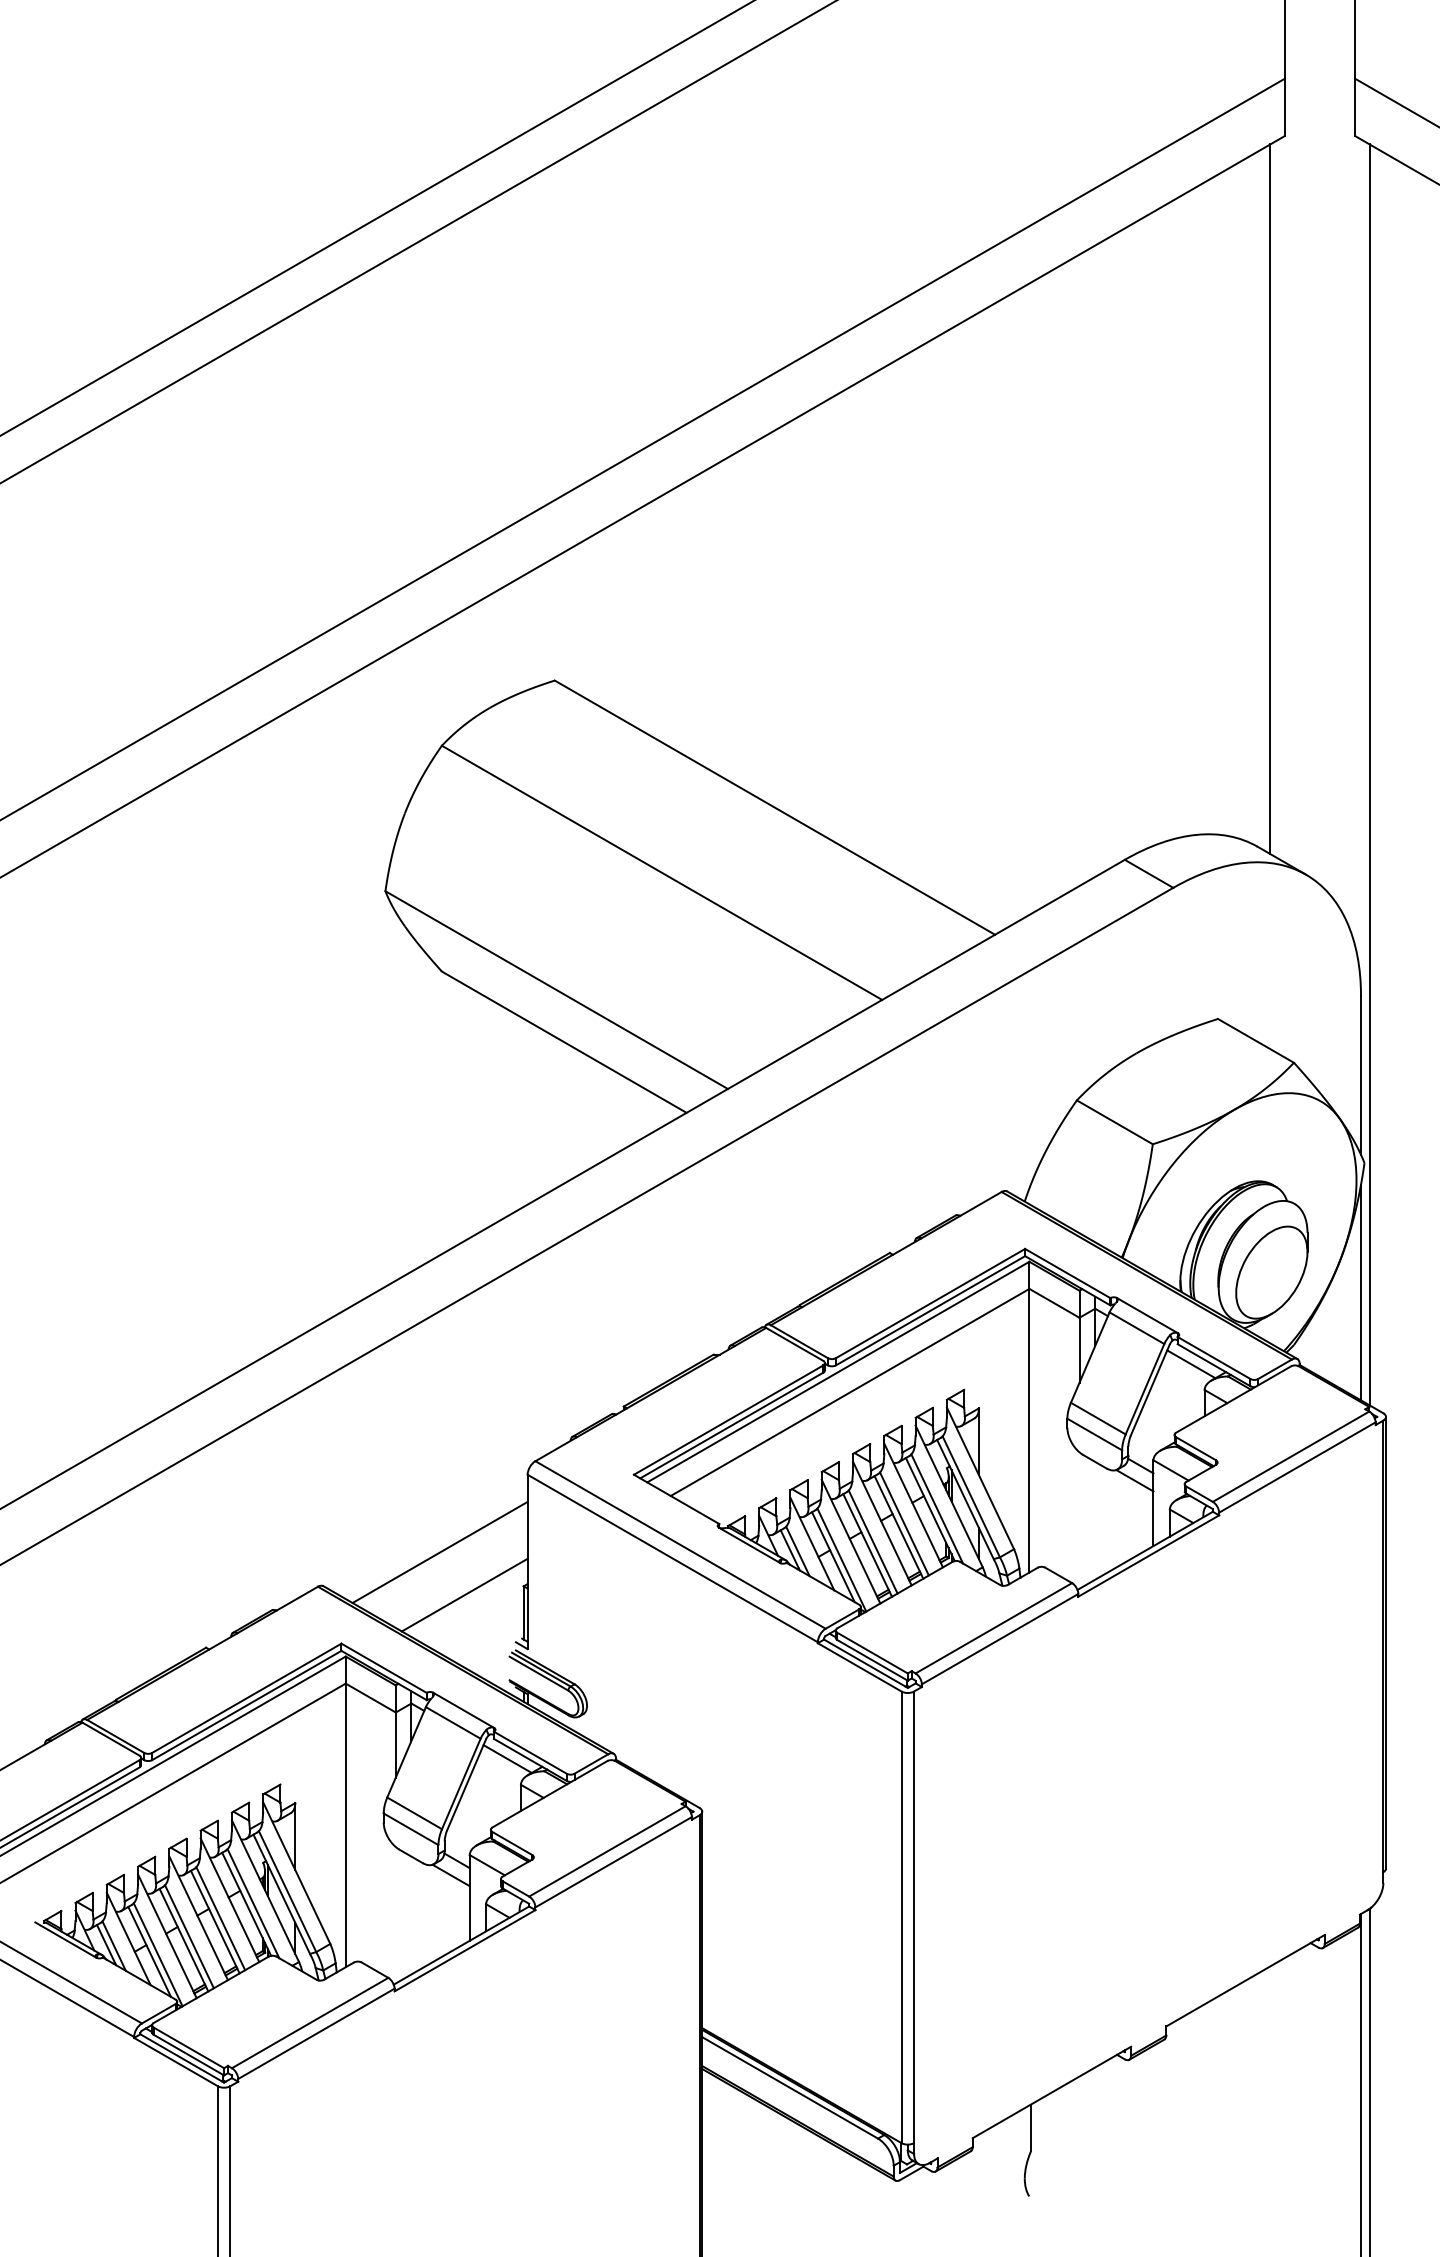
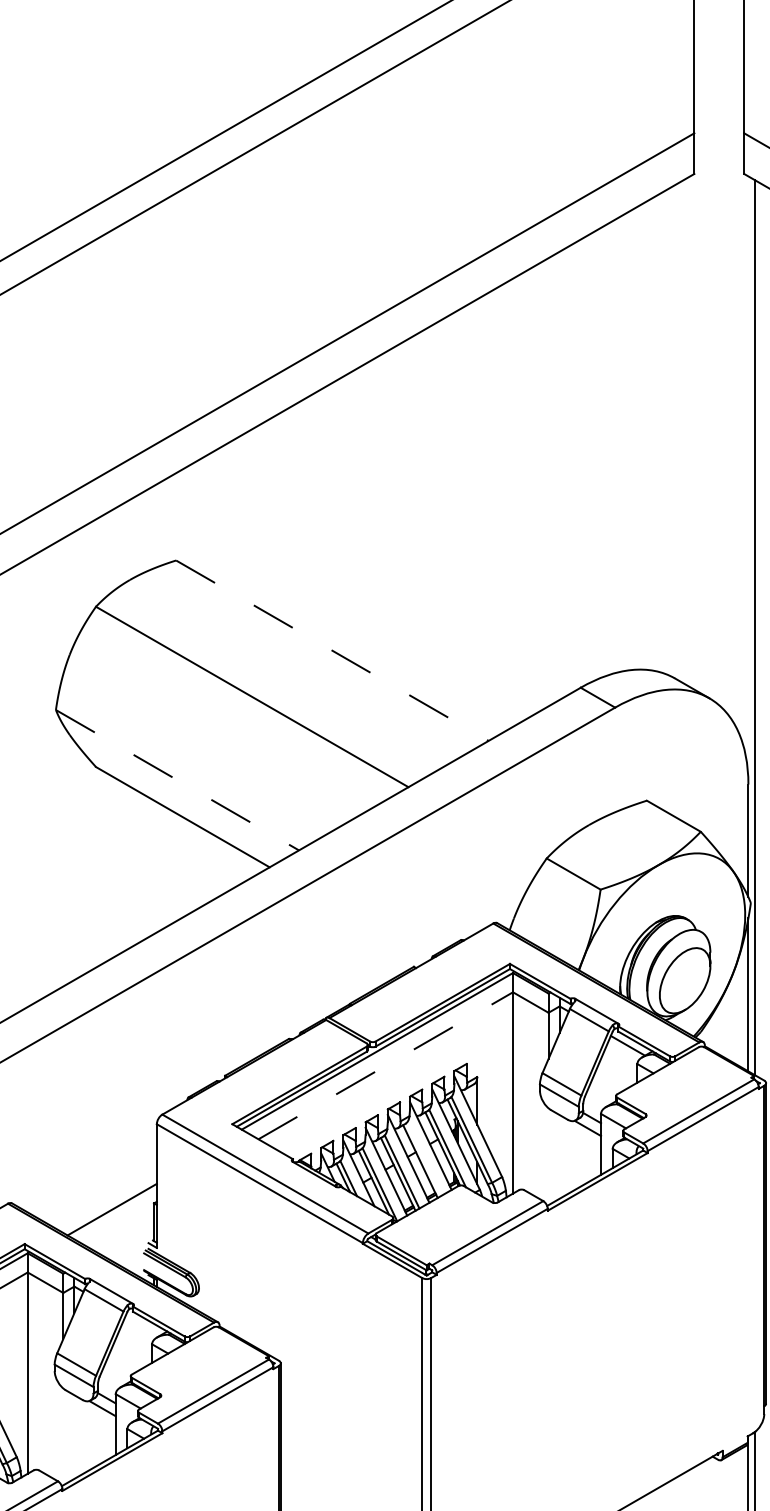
line: (1270, 499) -> (684, 431), removed
line: (775, 807) -> (332, 650), solid -> dashed
line: (556, 990) -> (177, 780), solid -> dashed
line: (850, 1392) -> (386, 1065), solid -> dashed
line: (904, 1523) -> (424, 1158), removed
line: (439, 1552) -> (94, 1179), removed
line: (507, 1758) -> (142, 1325), removed

